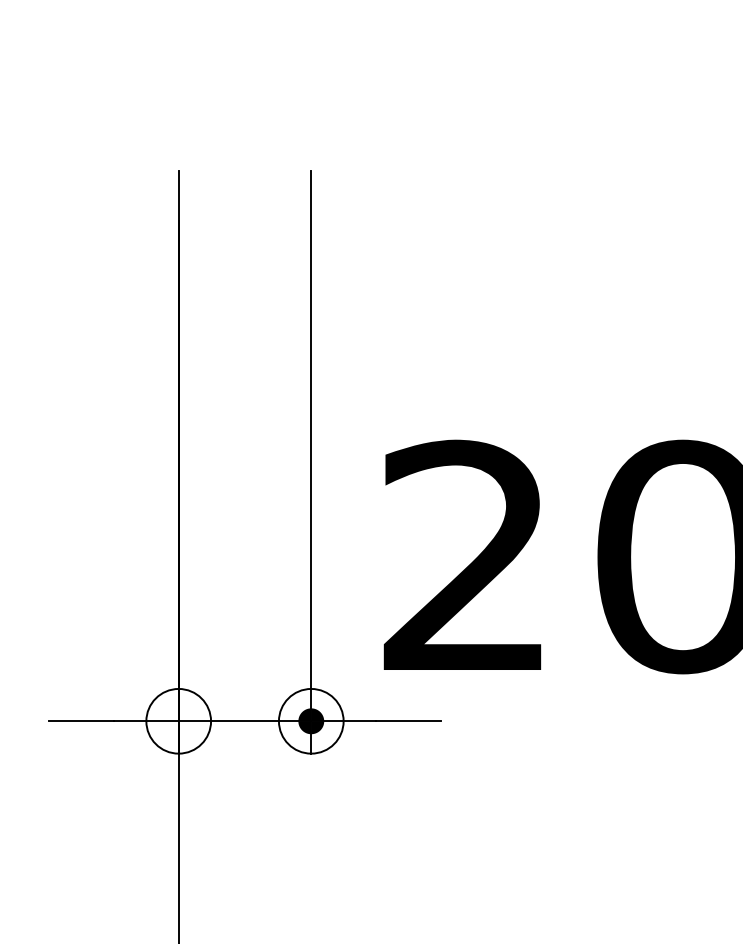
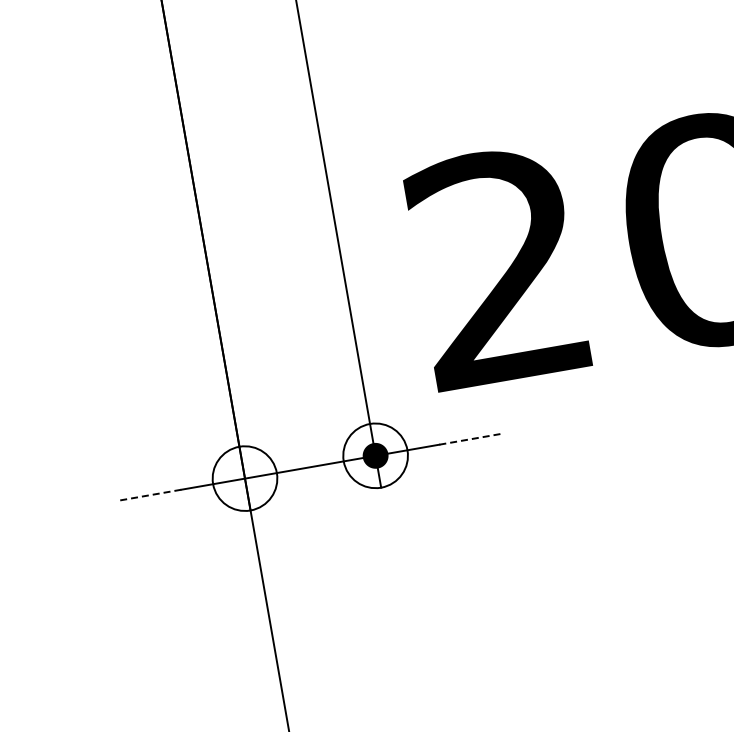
line: (81, 721) -> (149, 495), solid -> dashed
line: (408, 721) -> (471, 439), solid -> dashed

